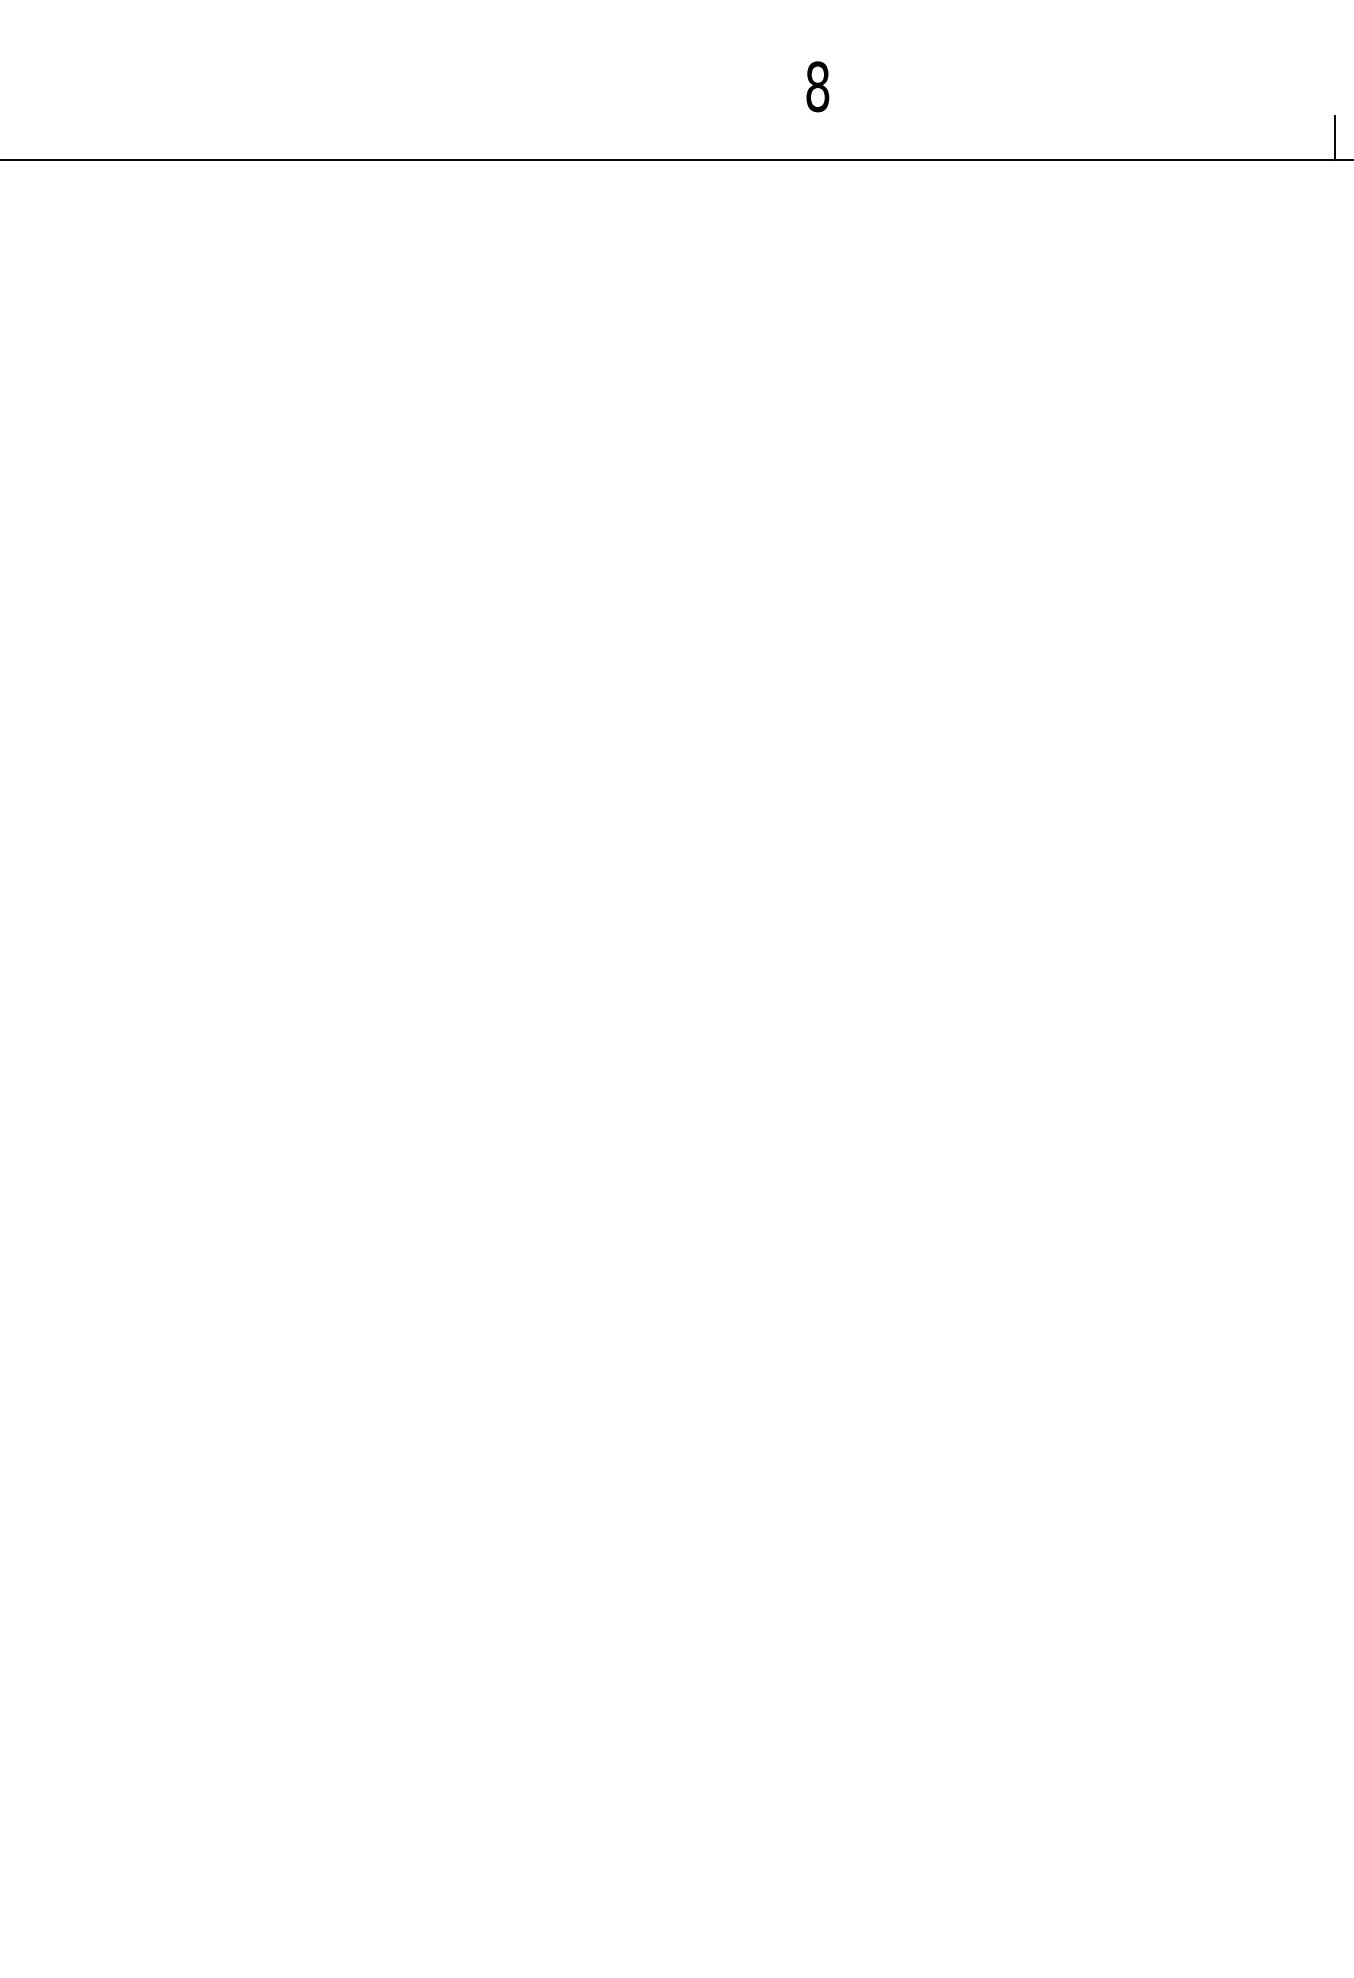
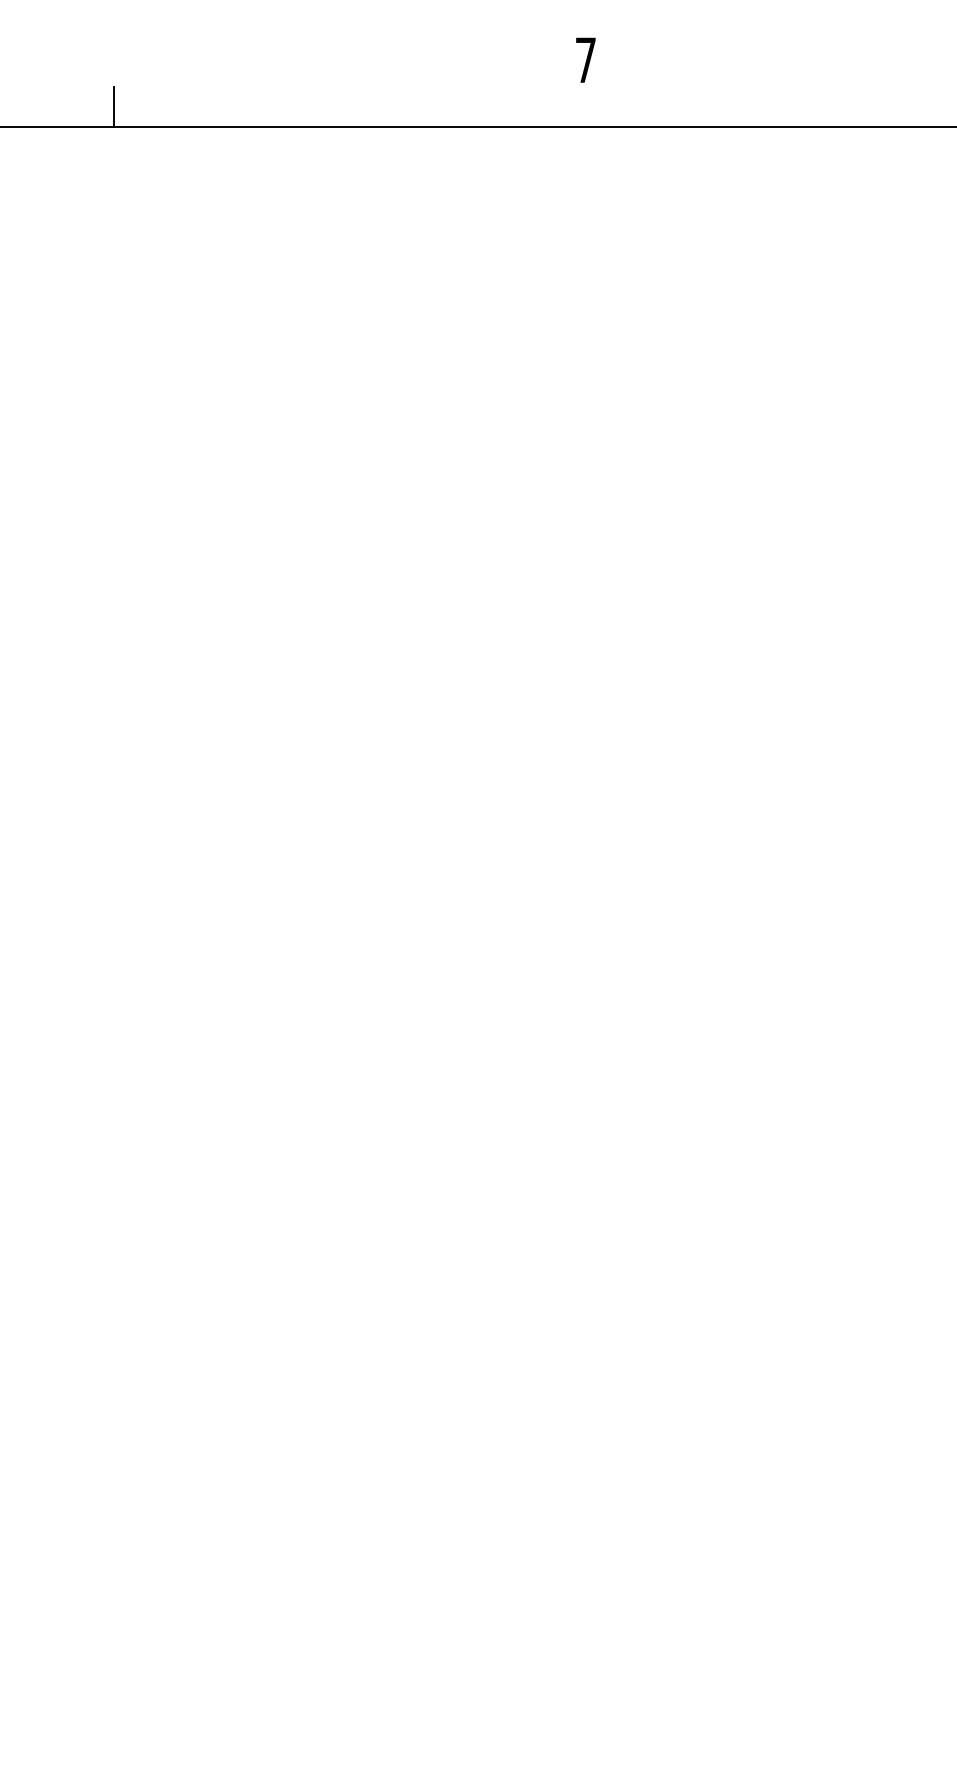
text: (817, 86) -> (585, 59), 8 -> 7
line: (300, 137) -> (113, 106), added

